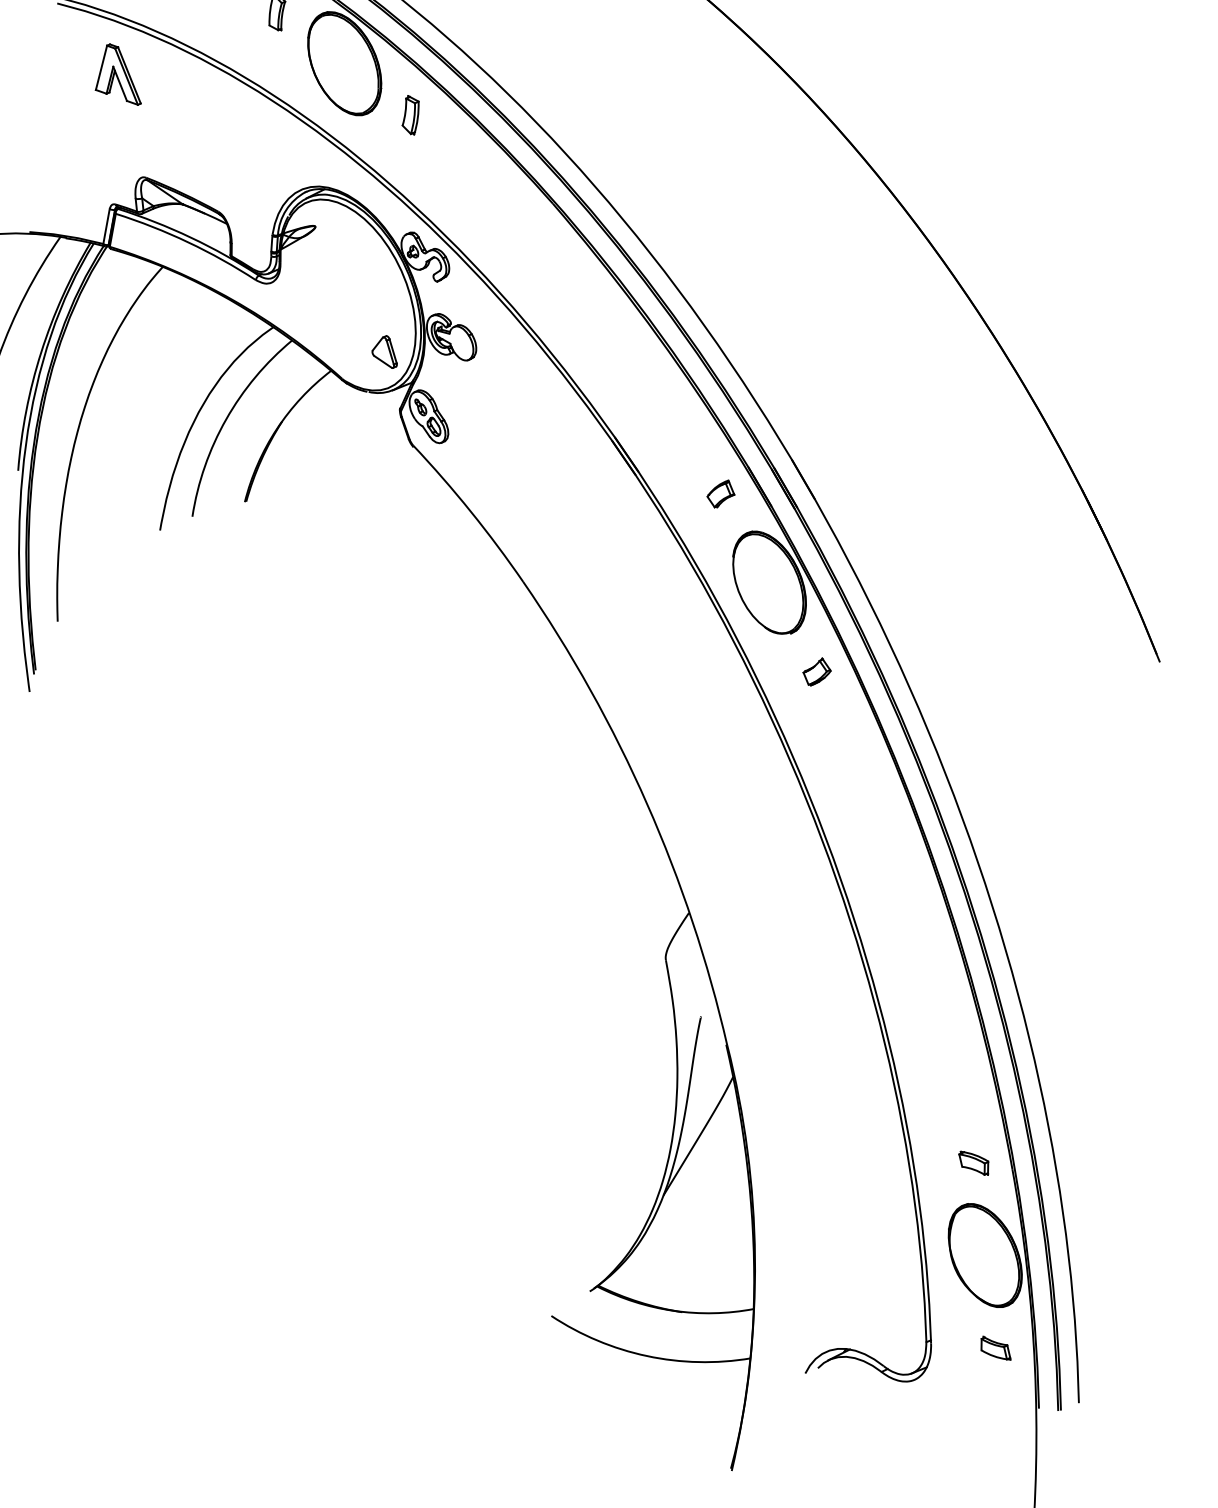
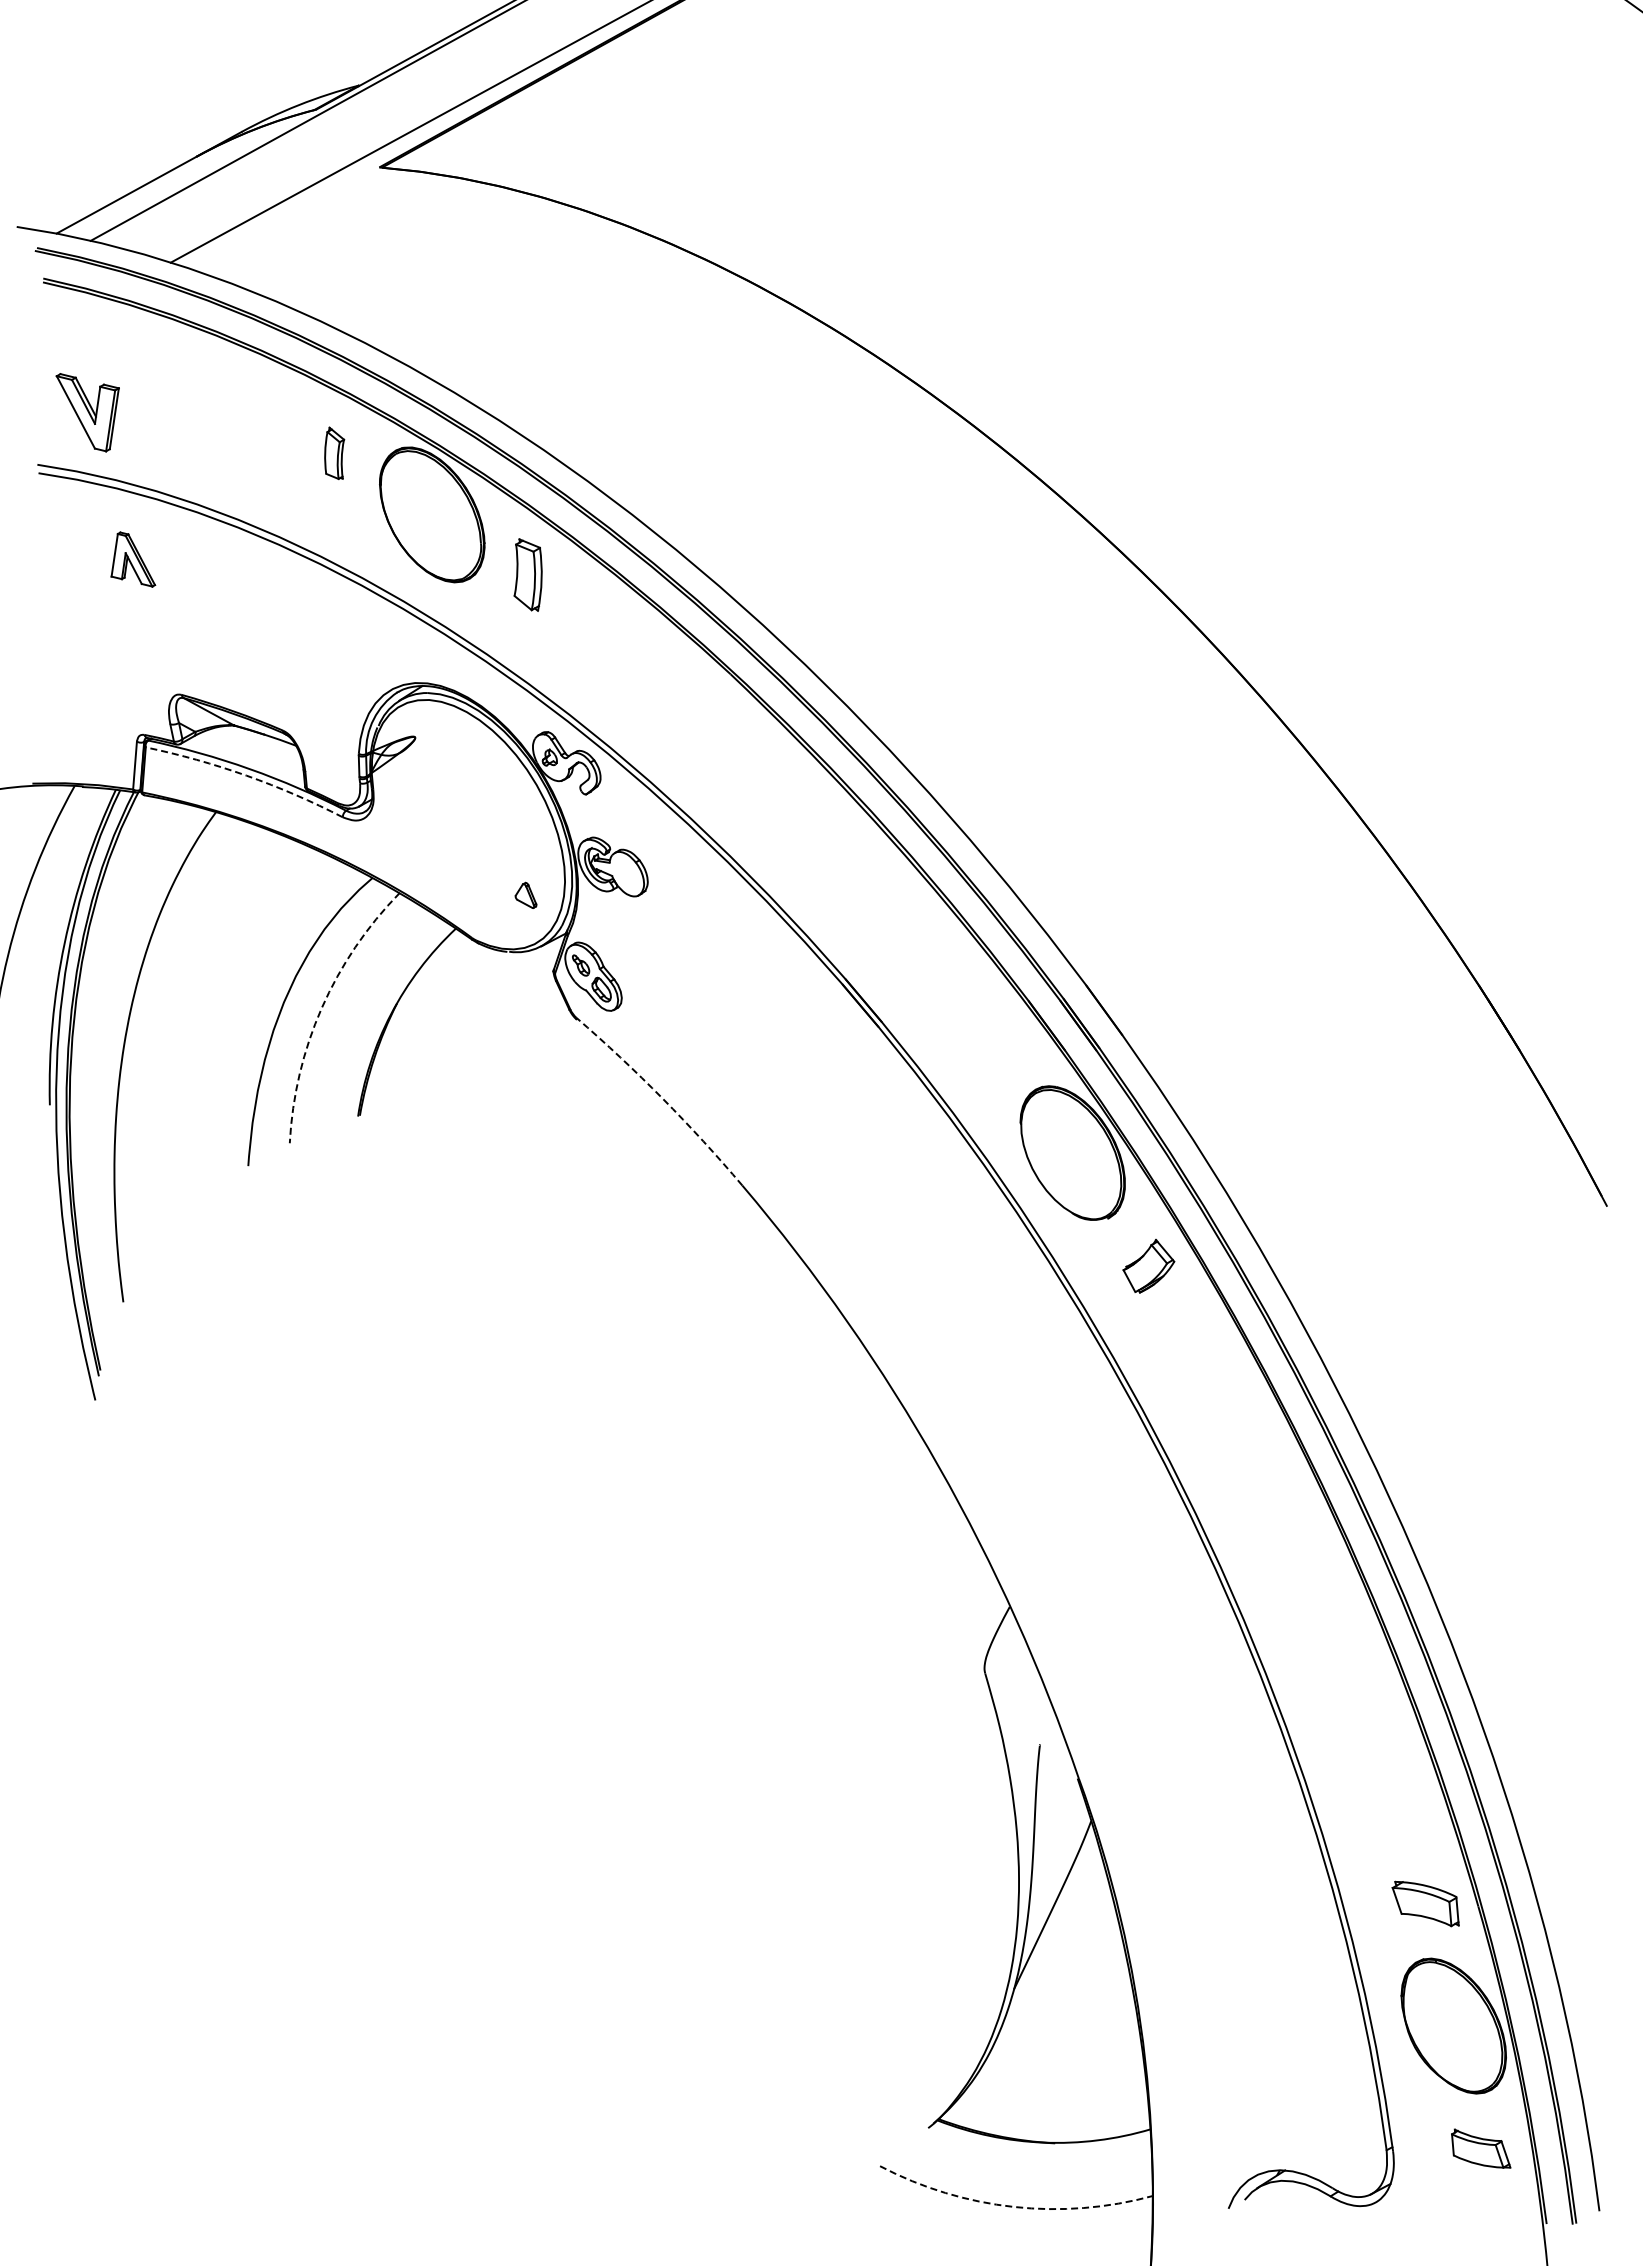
part: (120, 74) -> (133, 559), size x0.7
part: (410, 114) -> (527, 574), size x1.4
arc: (188, 242) -> (246, 775), solid -> dashed
part: (384, 351) -> (525, 895), size x0.6
arc: (225, 419) -> (321, 1008), solid -> dashed
part: (720, 493) -> (995, 1040), removed
arc: (470, 511) -> (662, 1098), solid -> dashed
part: (816, 672) -> (1148, 1266), size x1.4
part: (973, 1162) -> (1425, 1903), size x1.6
part: (995, 1347) -> (1480, 2148), size x1.4
arc: (646, 1355) -> (1013, 2206), solid -> dashed

